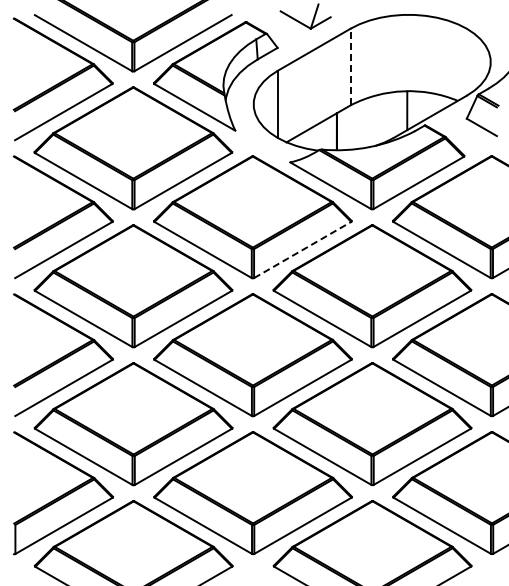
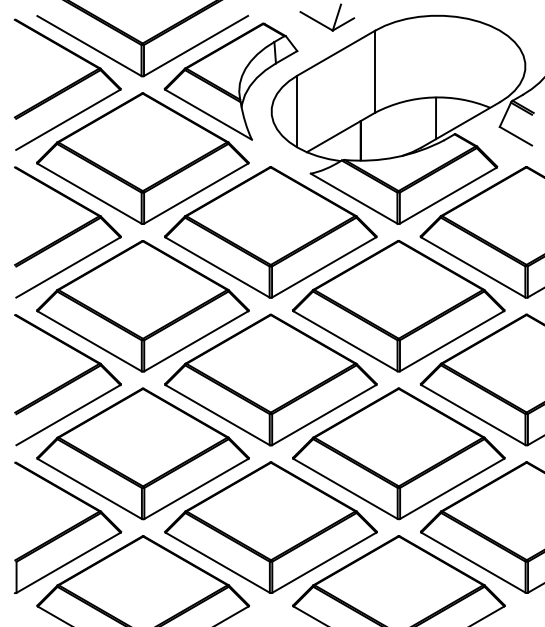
line: (350, 66) -> (375, 71), dashed -> solid
line: (303, 249) -> (324, 266), dashed -> solid

